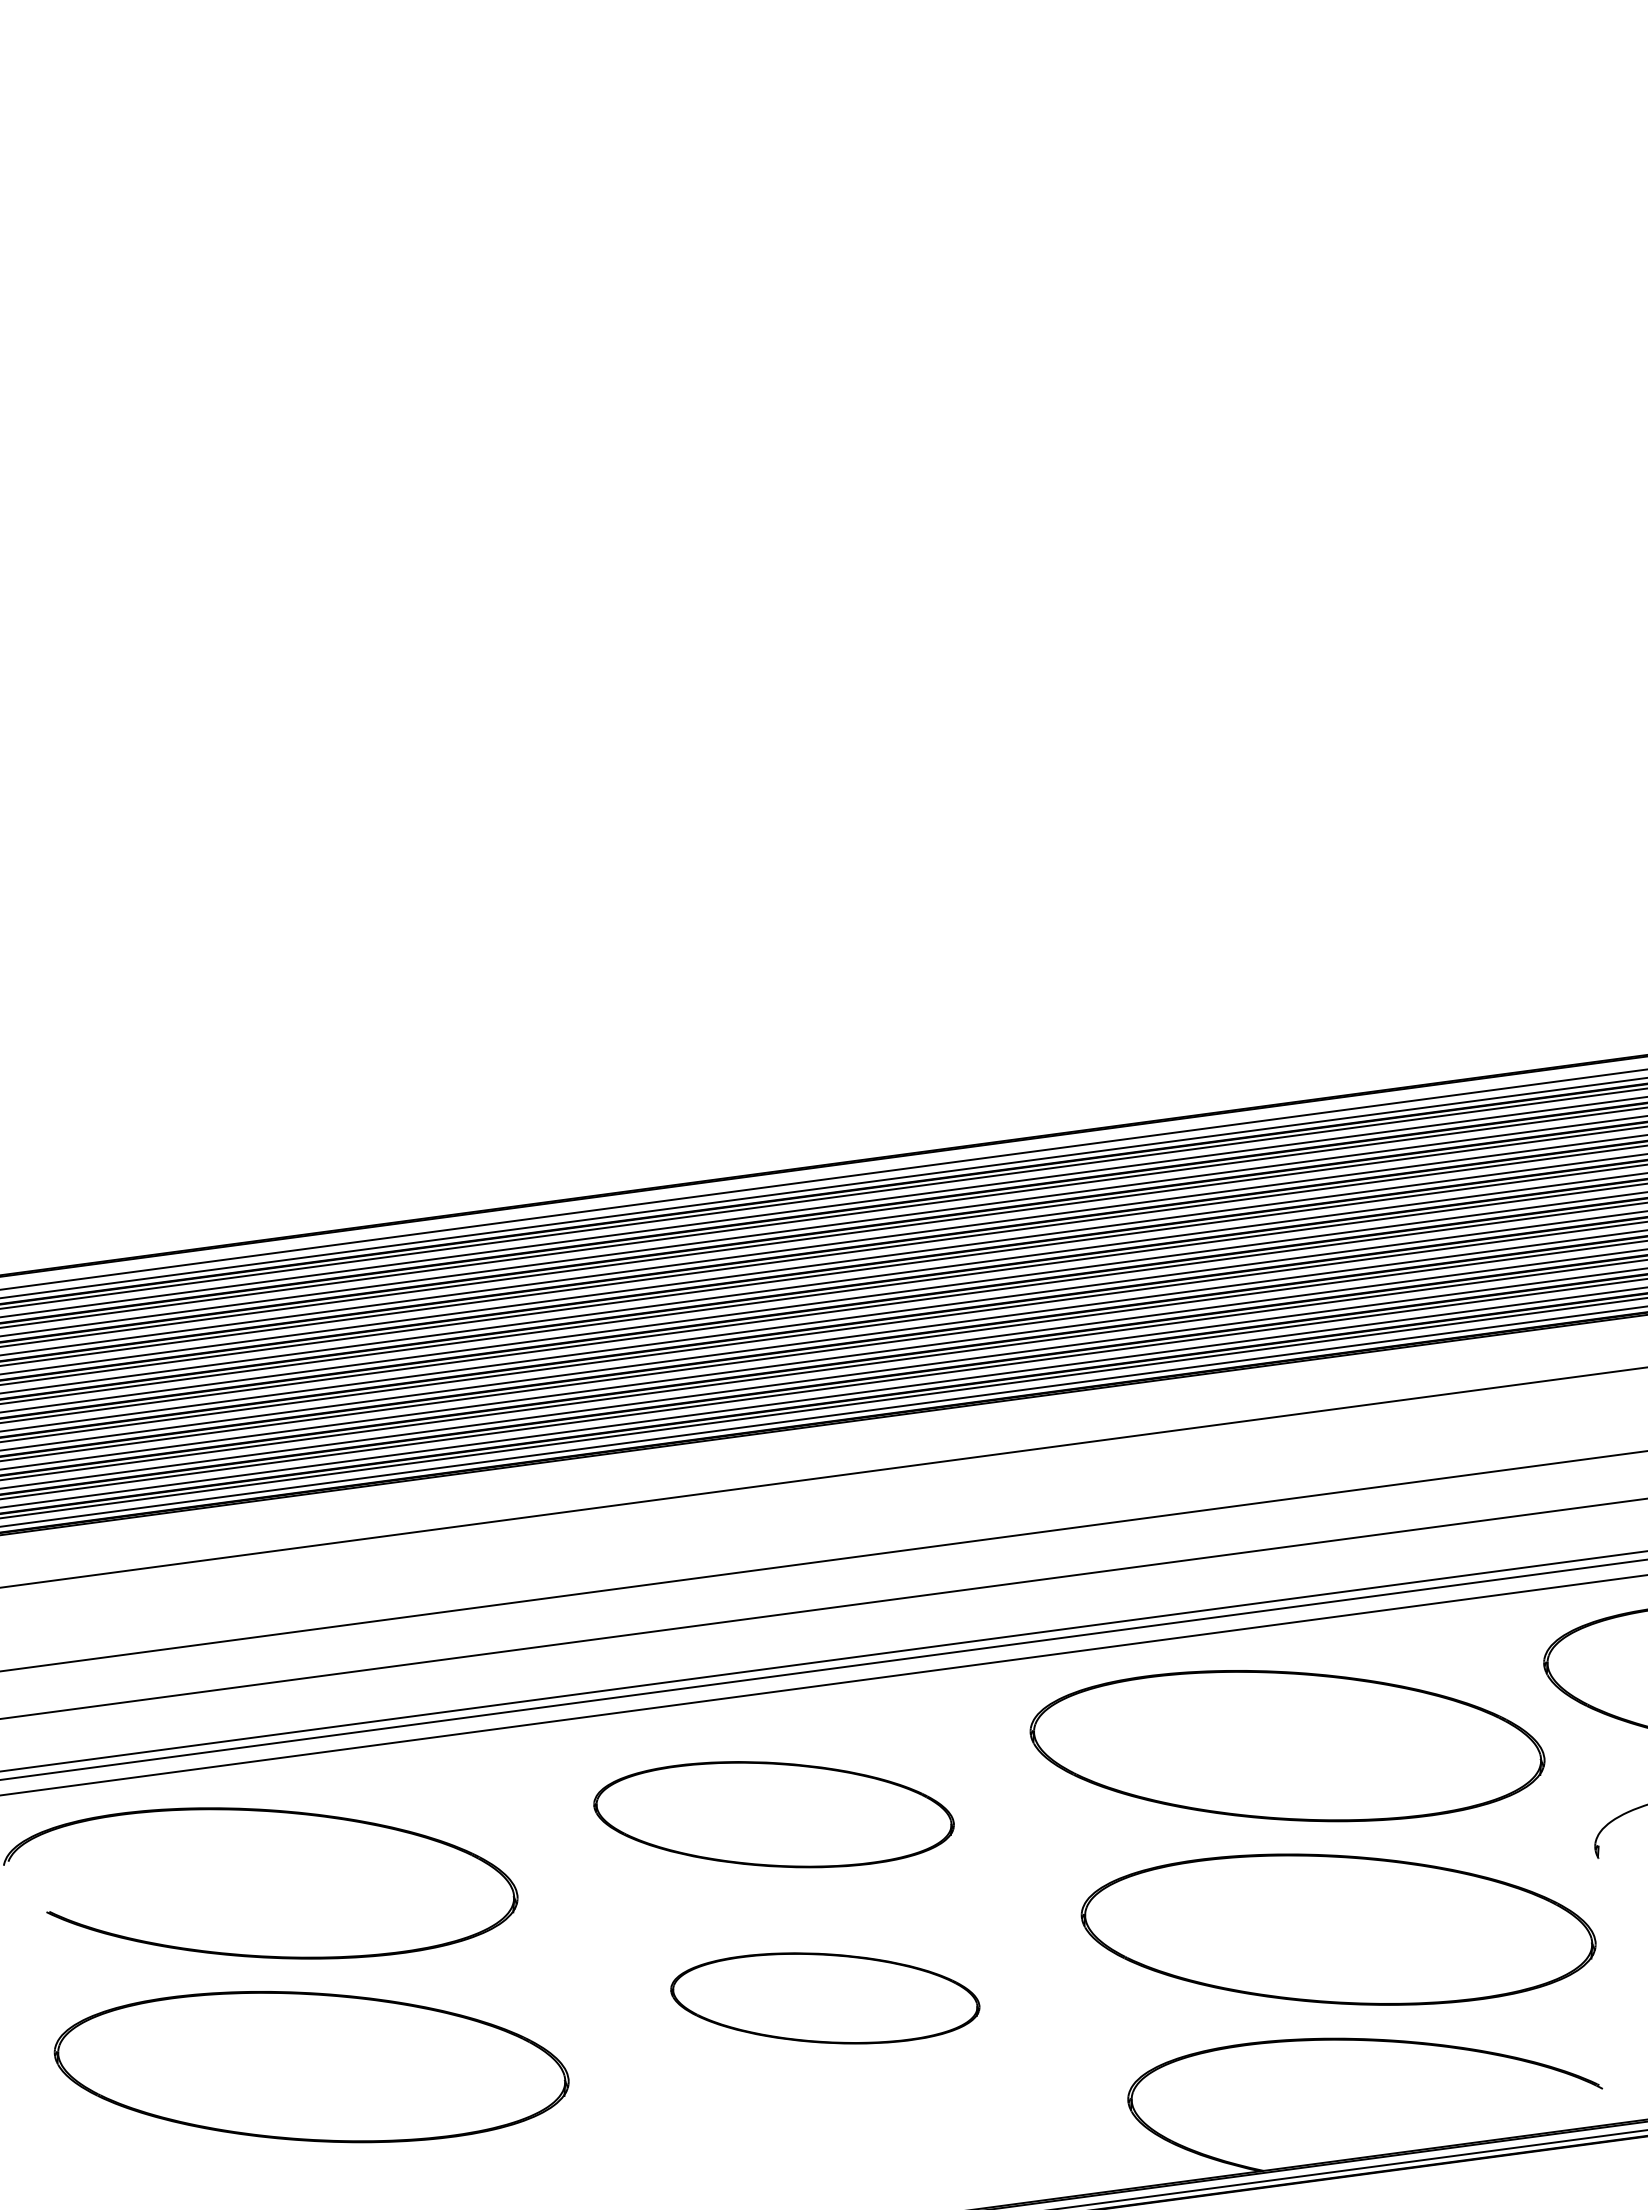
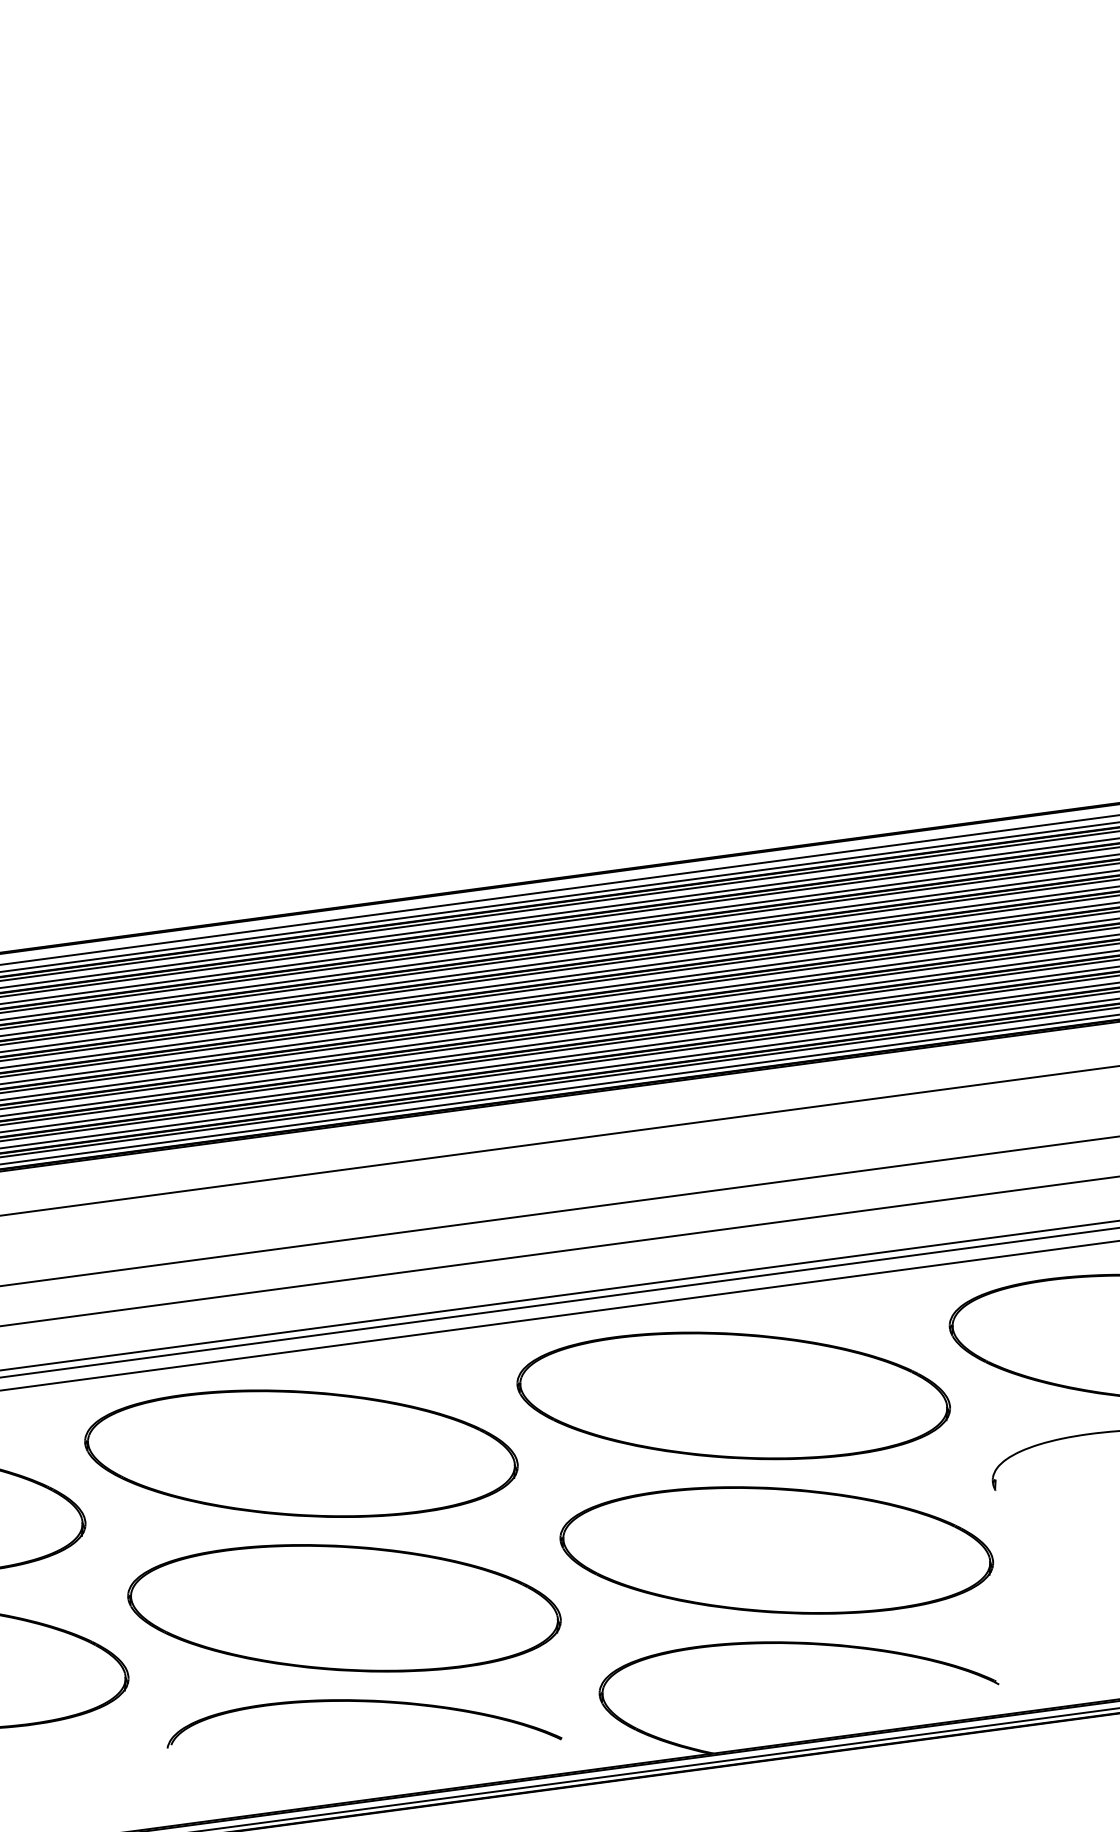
part: (773, 1814) -> (300, 1453), size x1.43
part: (825, 1998) -> (344, 1608), size x1.67
part: (848, 2109) -> (364, 1701), added

